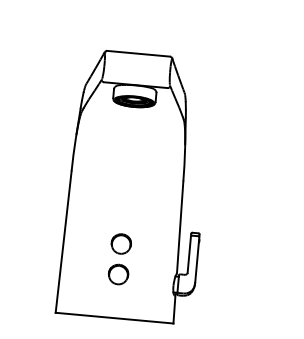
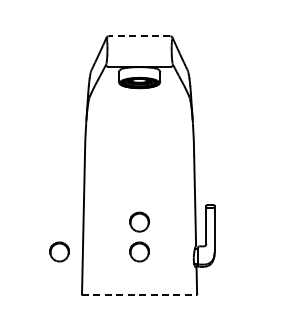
line: (138, 54) -> (139, 36), solid -> dashed
part: (36, 266) -> (59, 251), added
line: (114, 318) -> (139, 294), solid -> dashed

